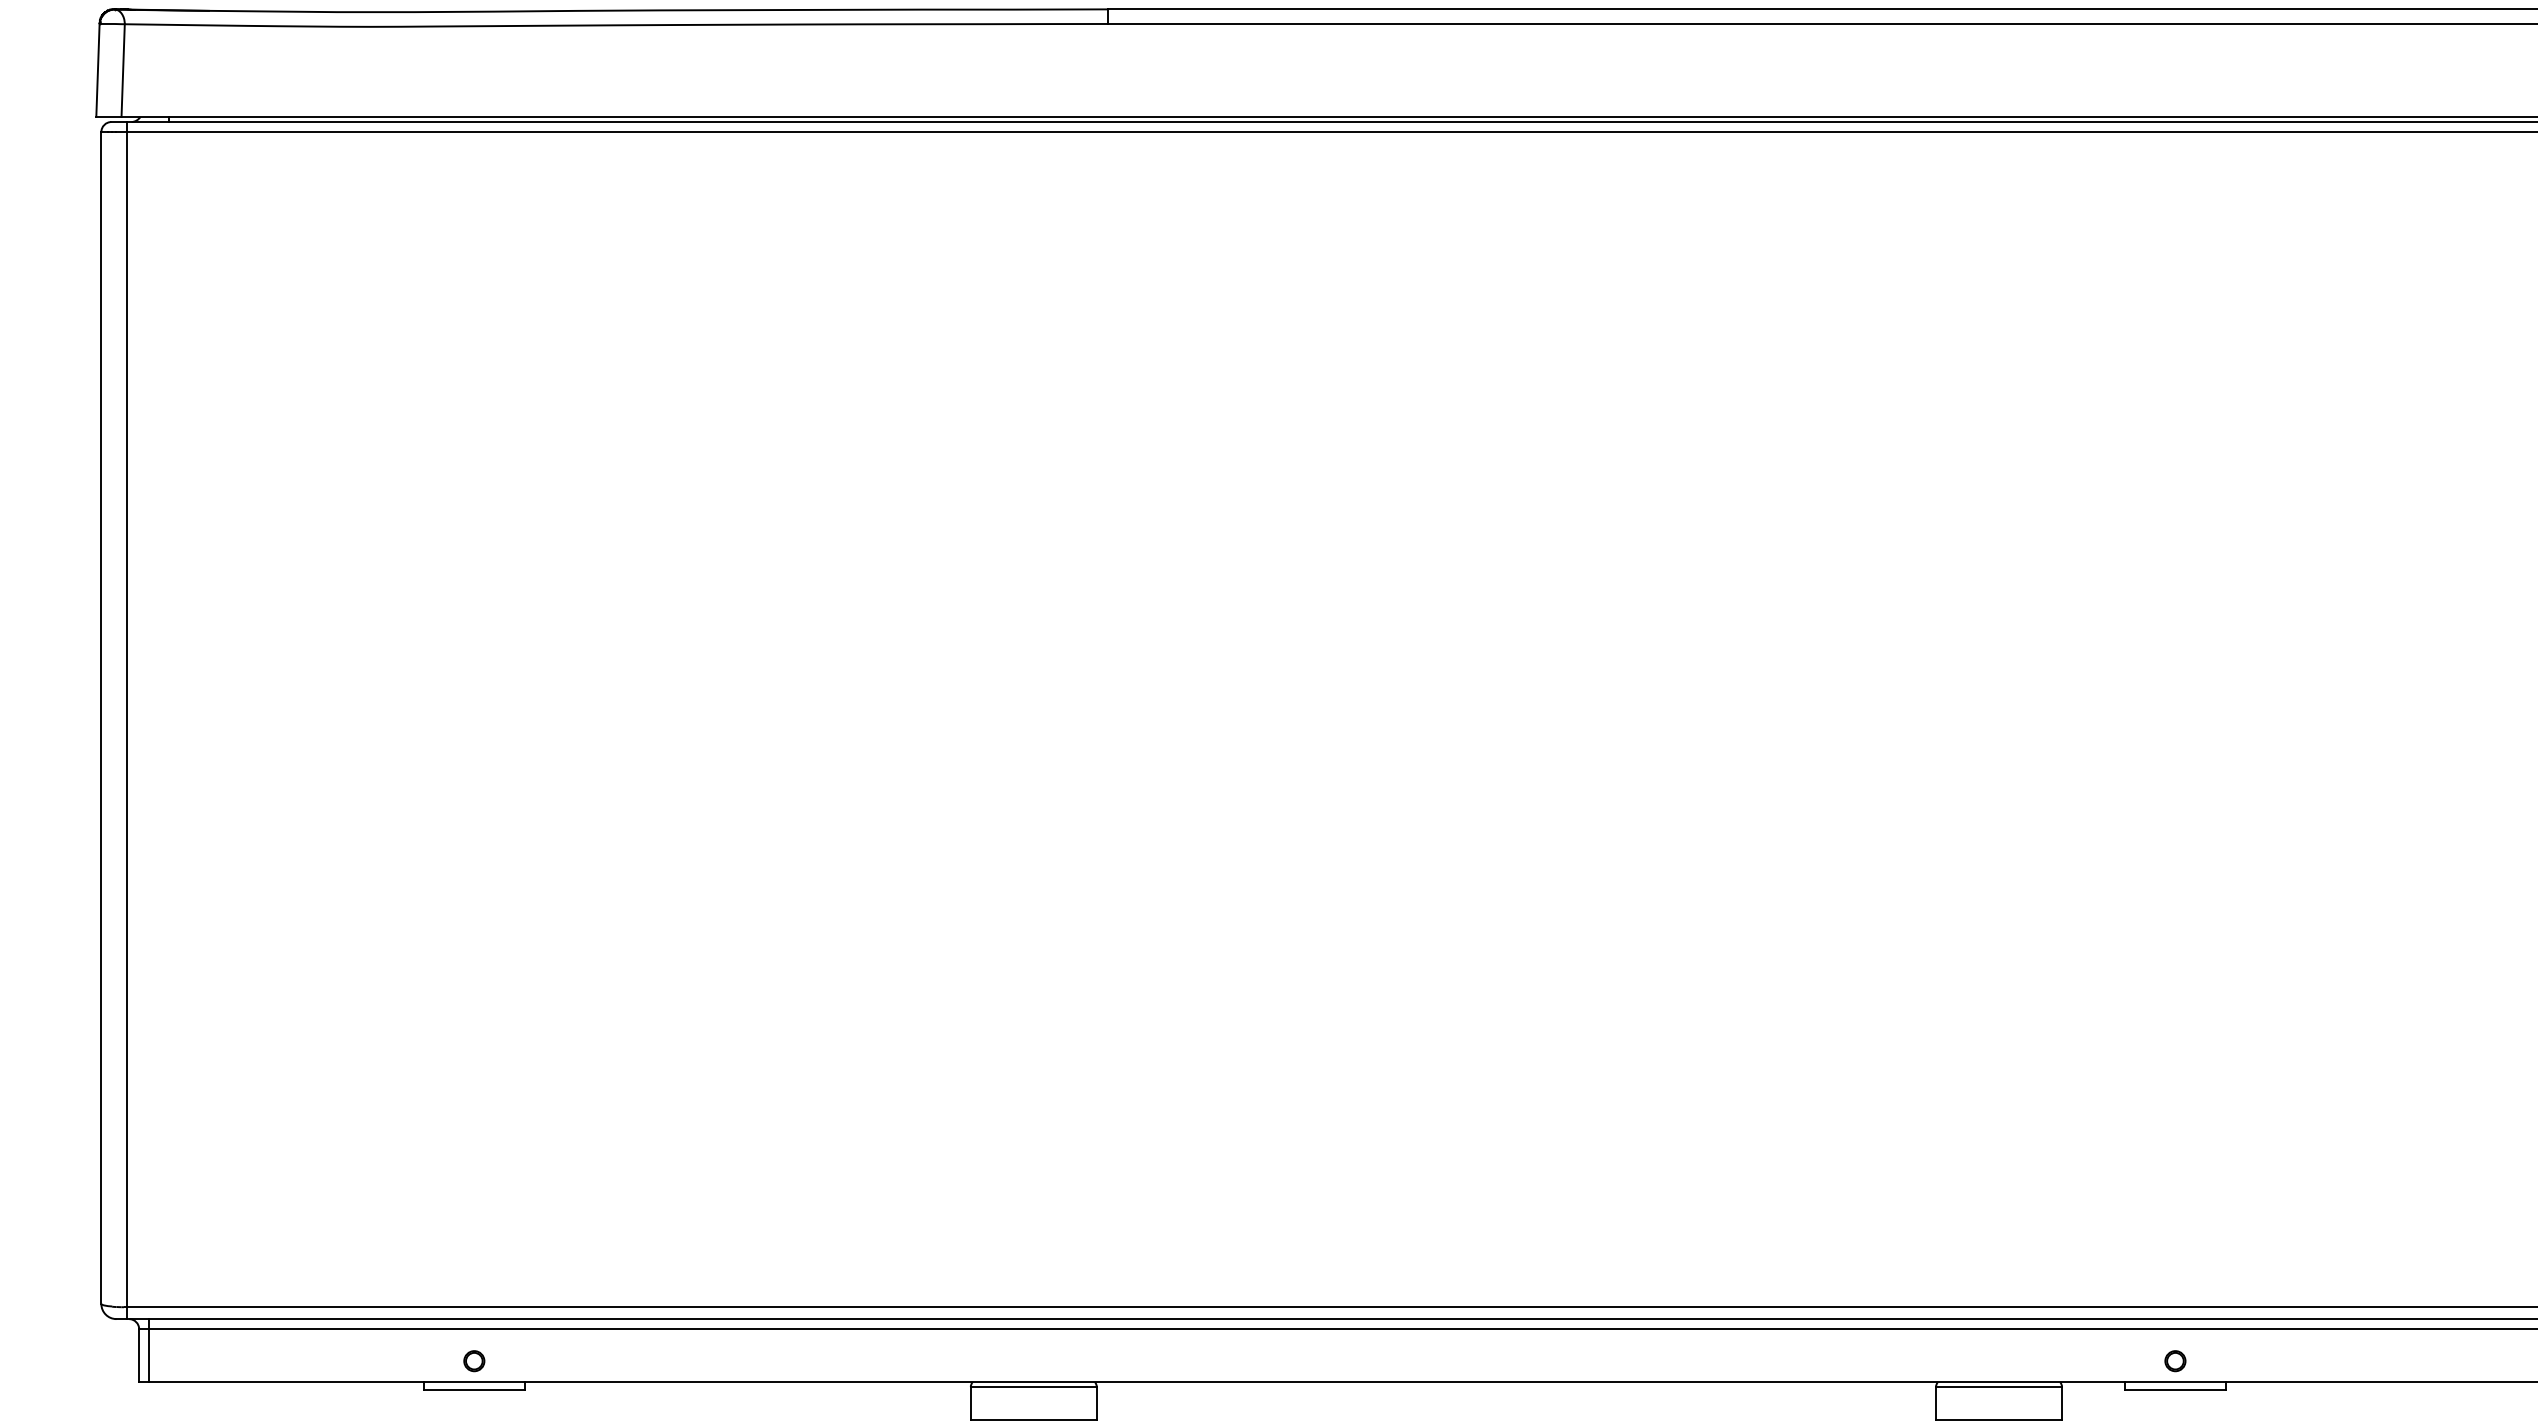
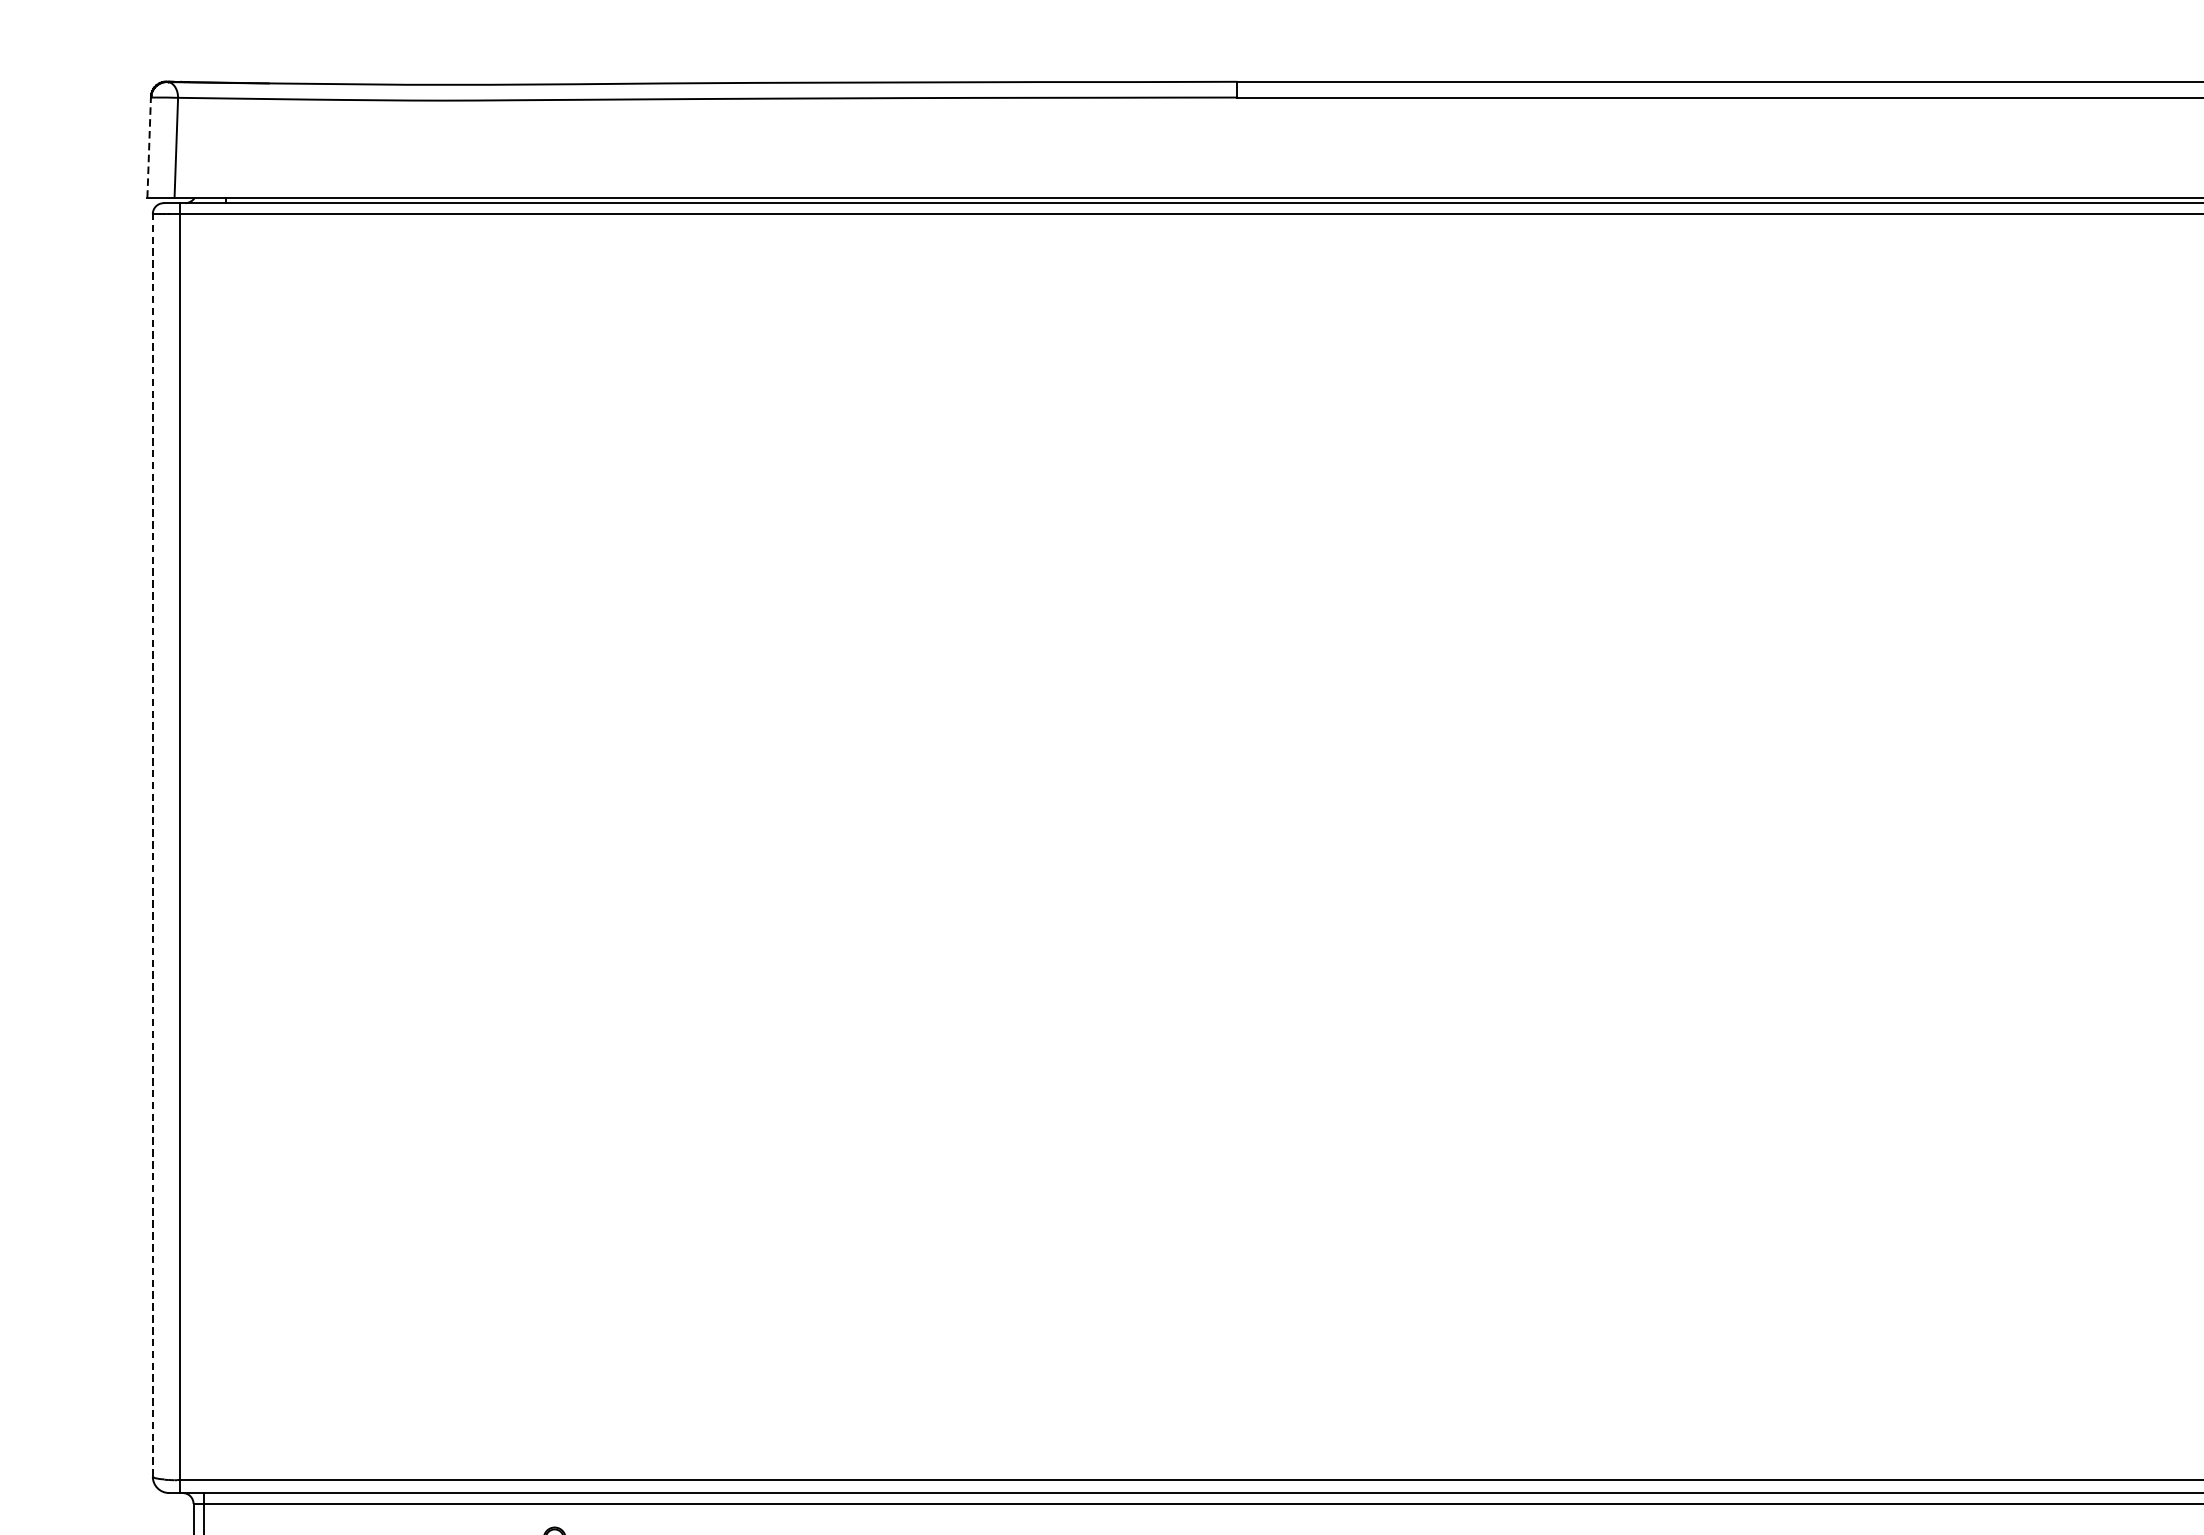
line: (97, 70) -> (148, 147), solid -> dashed
line: (101, 718) -> (152, 845), solid -> dashed

